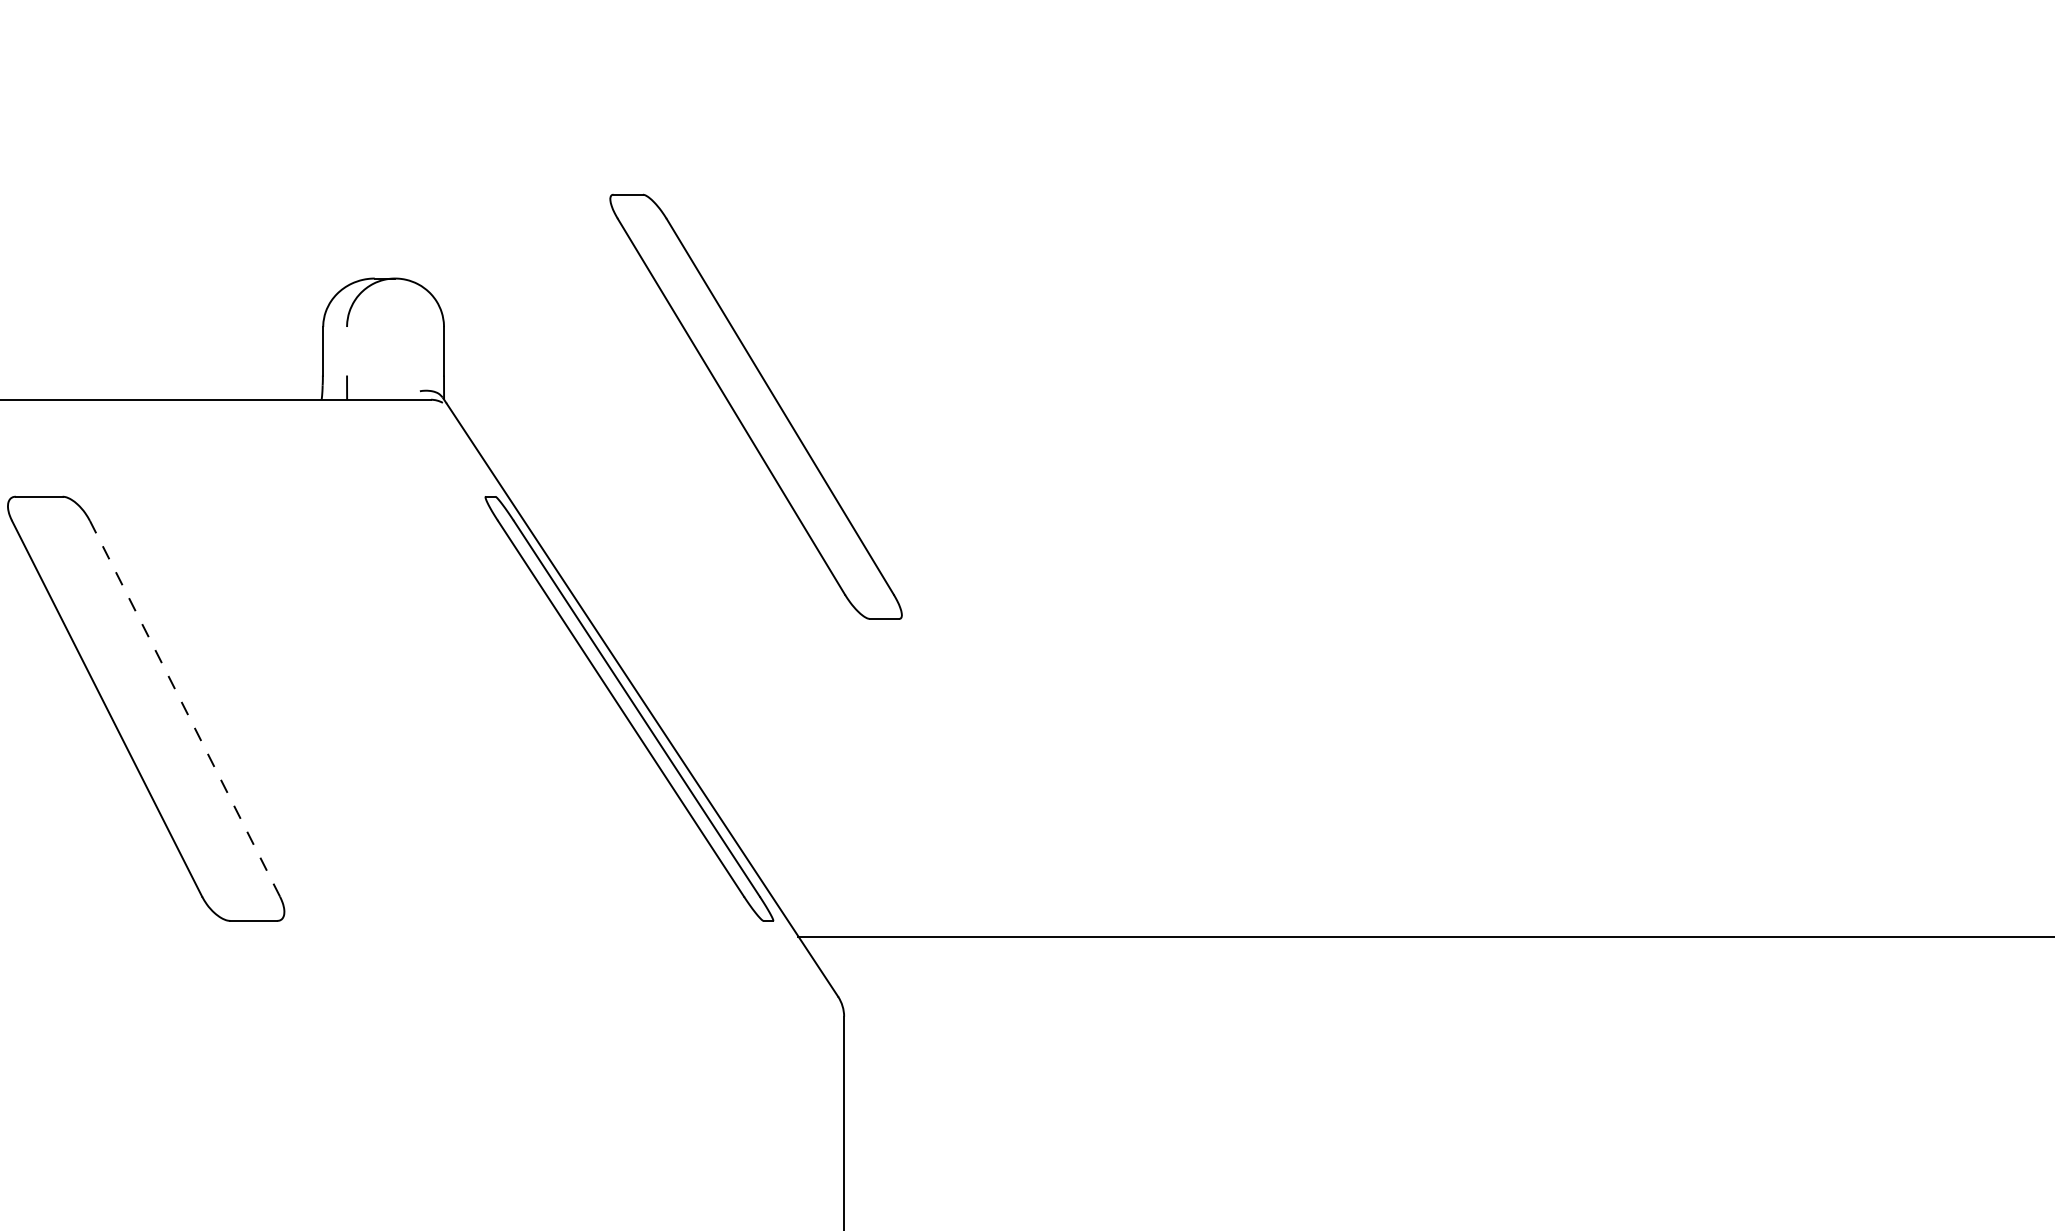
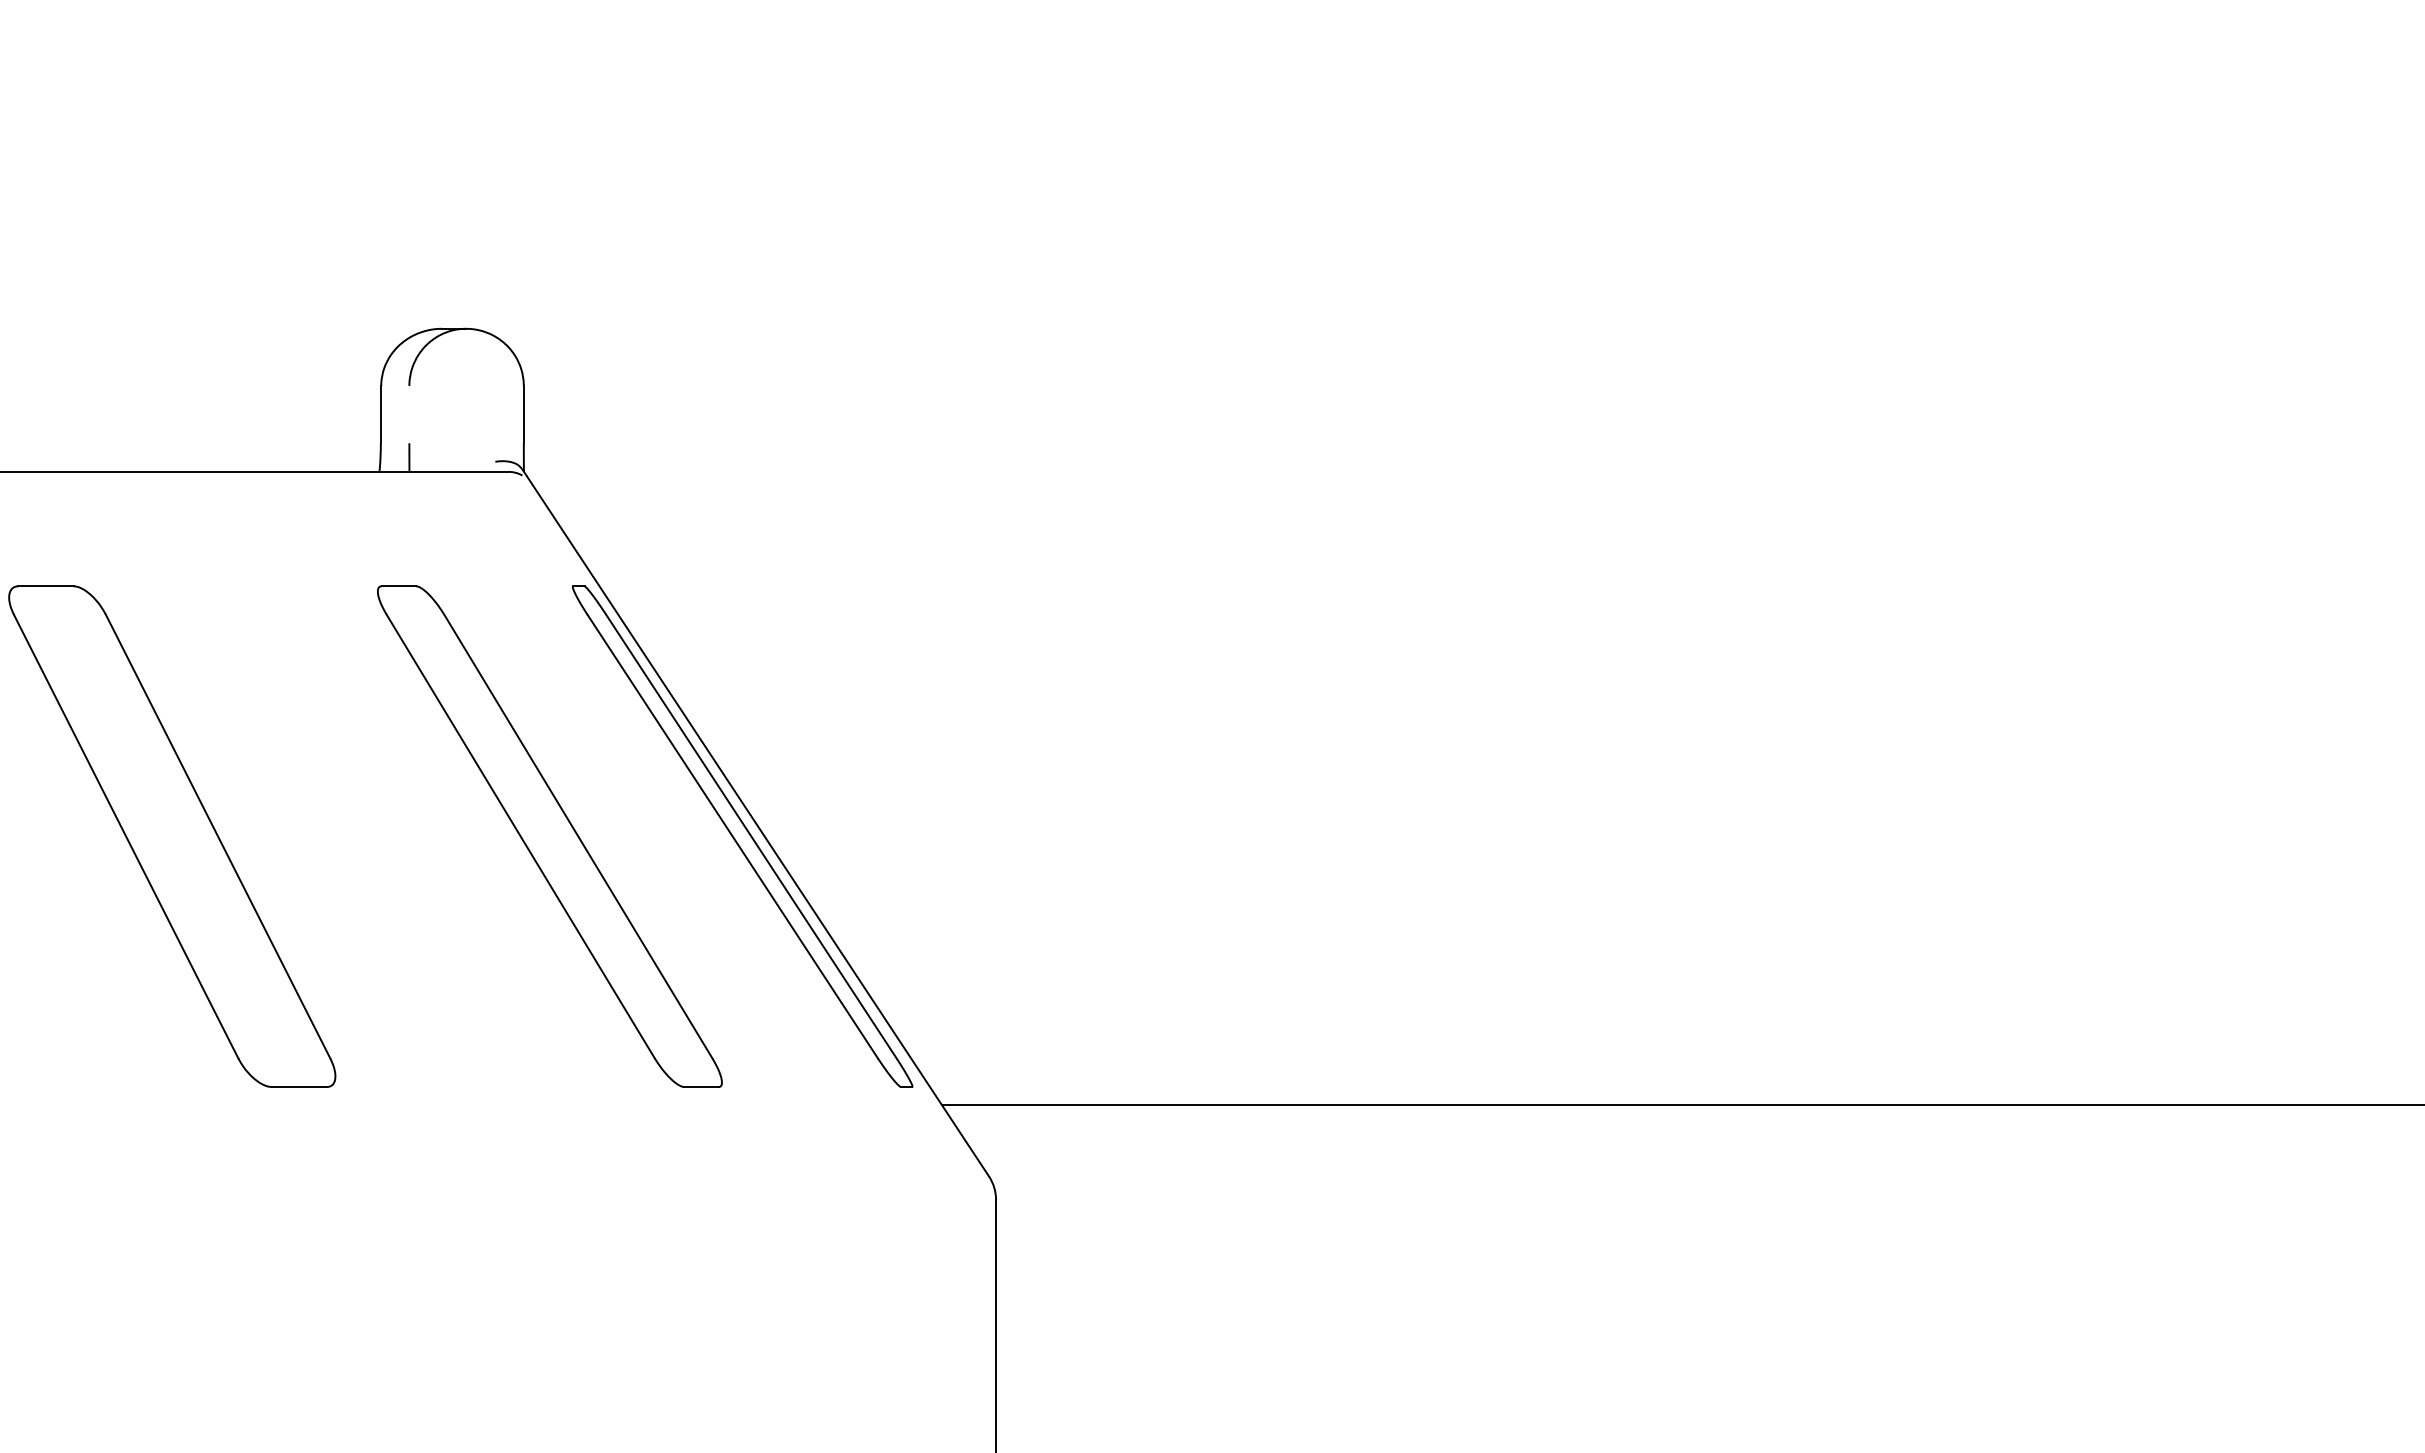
part: (755, 406) -> (549, 836), moved
line: (185, 708) -> (218, 836), dashed -> solid

